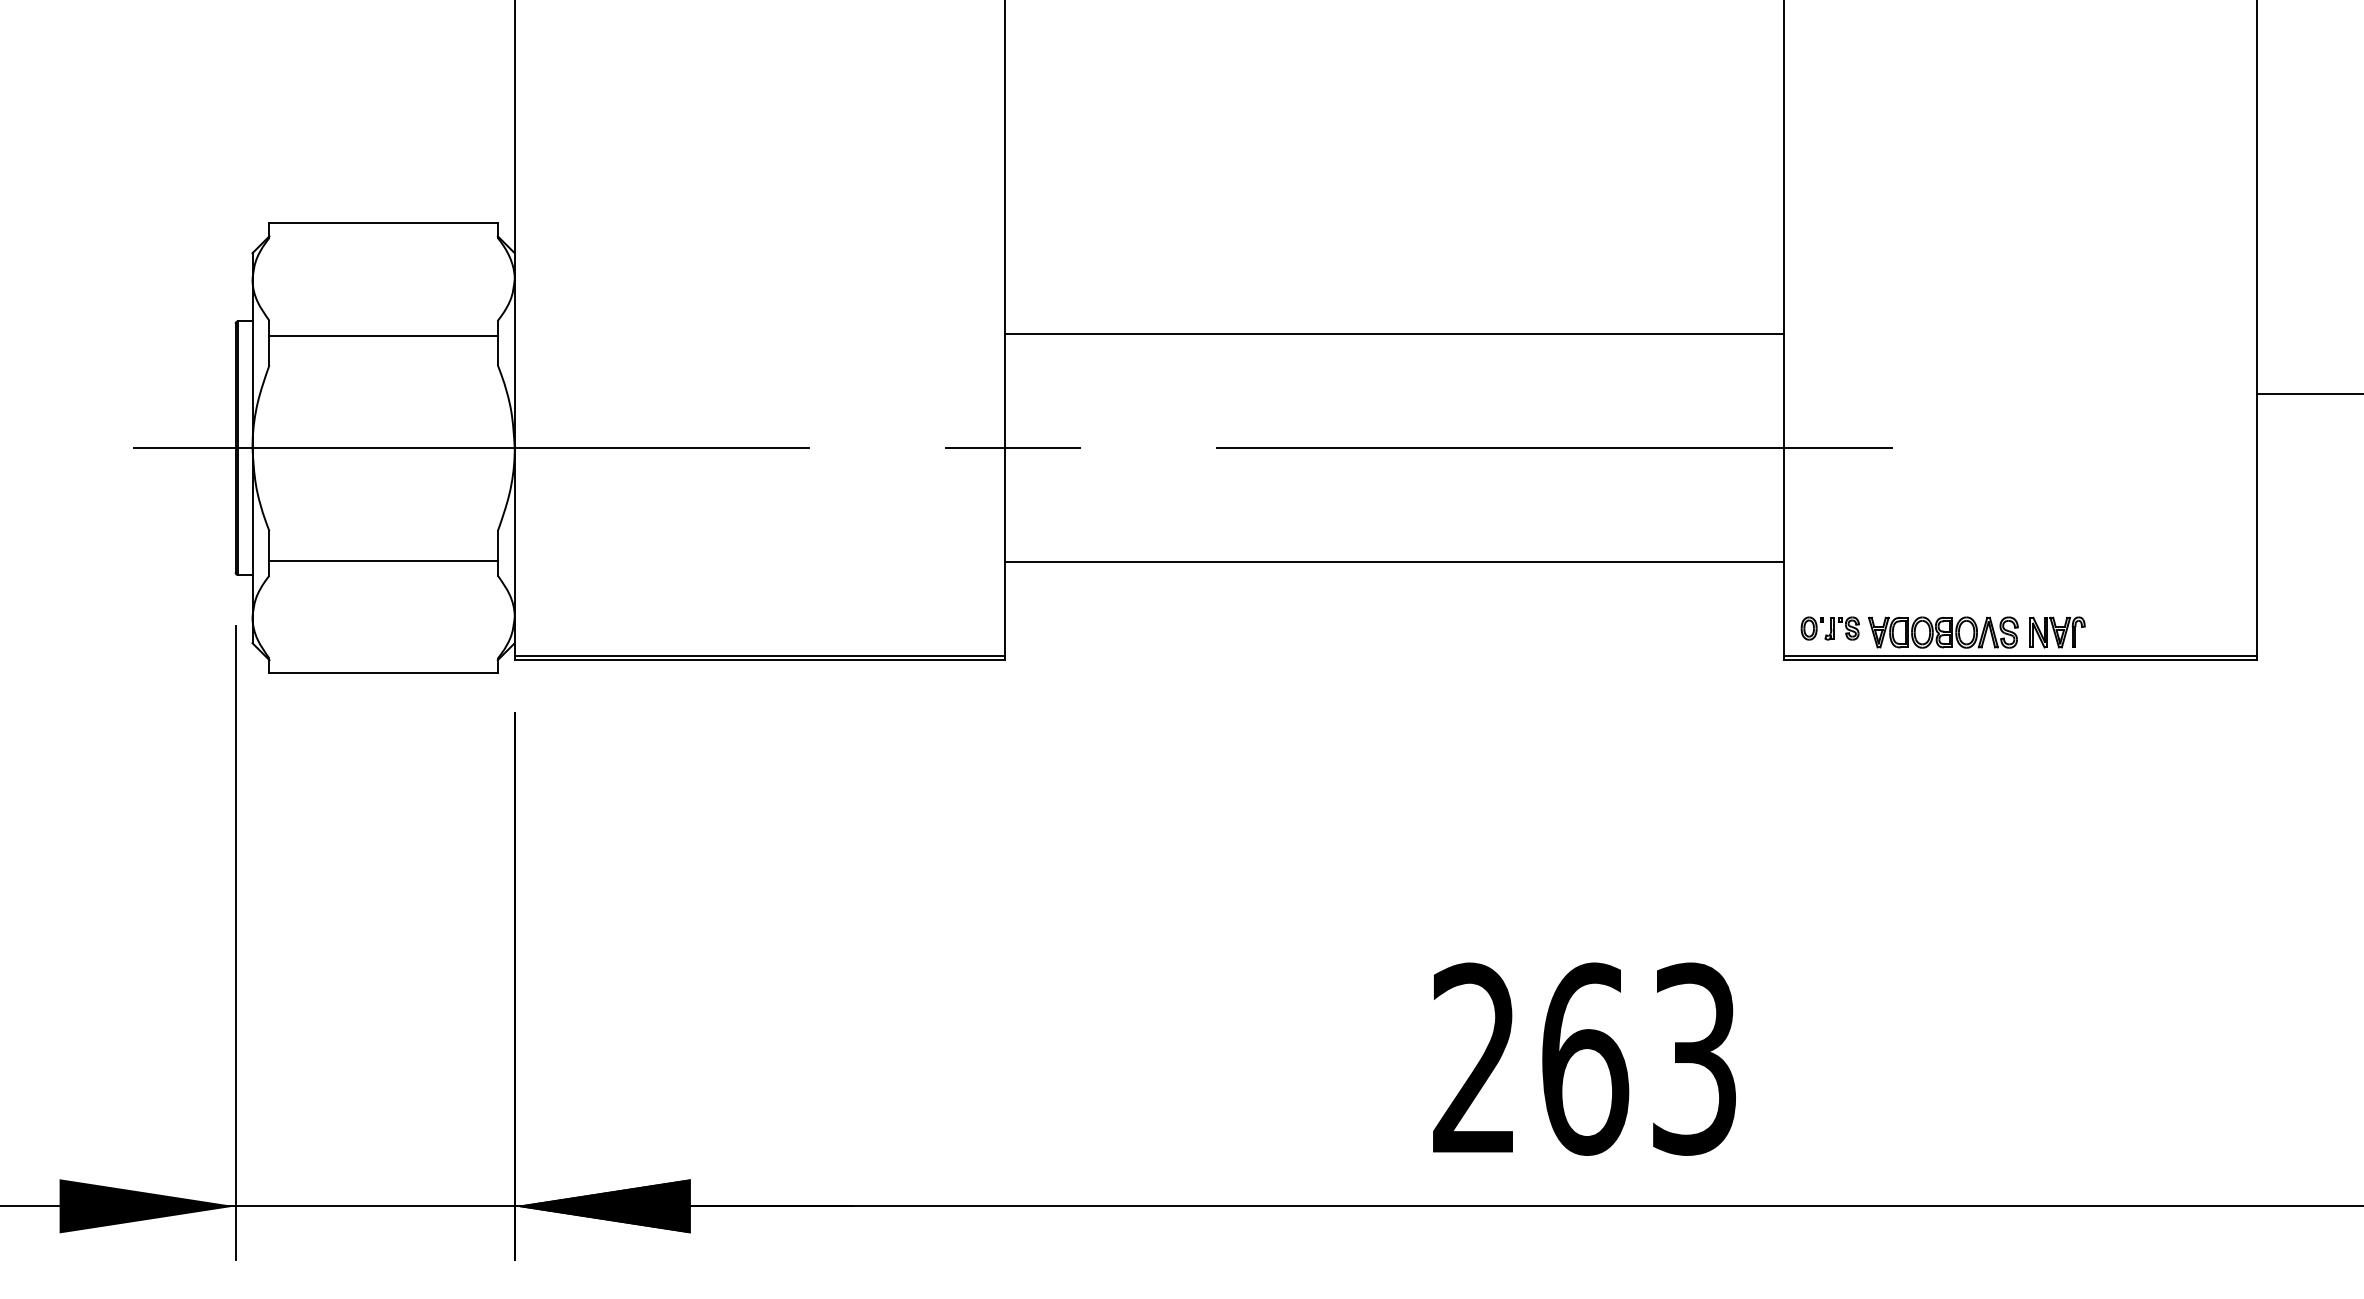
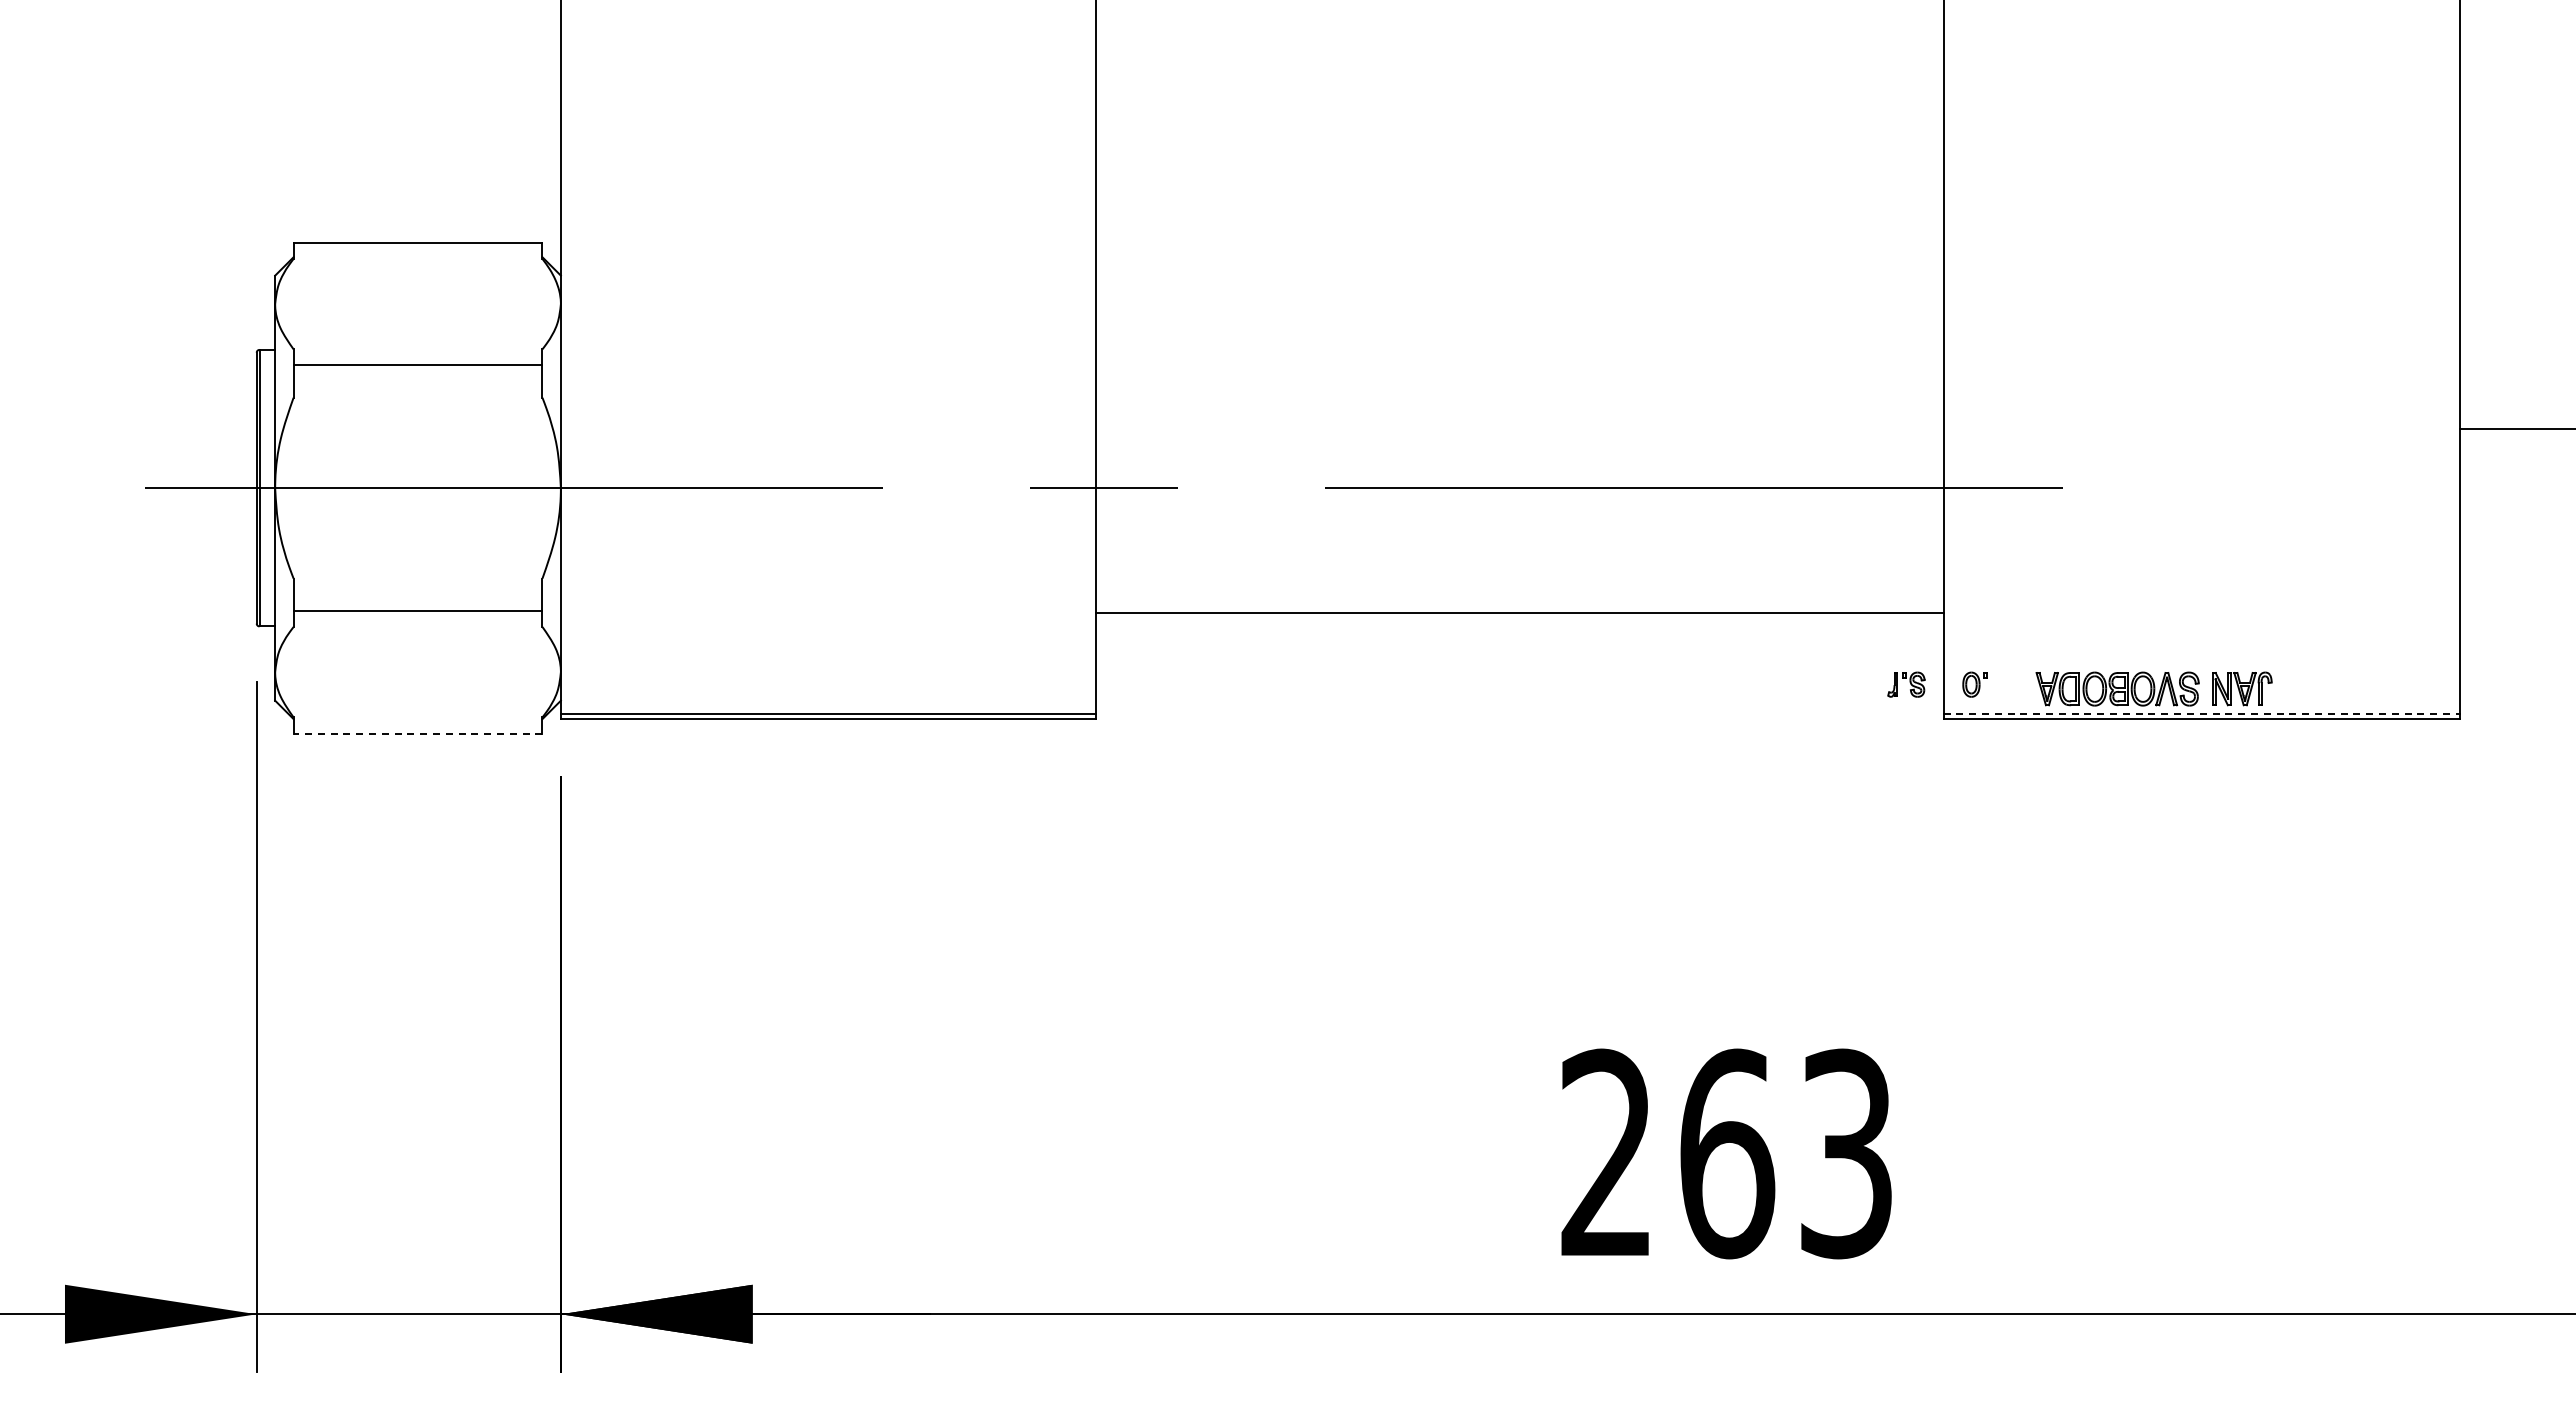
line: (1394, 333) -> (1519, 363), removed
part: (1842, 628) -> (1906, 684), moved
line: (2021, 655) -> (2202, 714), solid -> dashed
line: (383, 673) -> (417, 733), solid -> dashed

